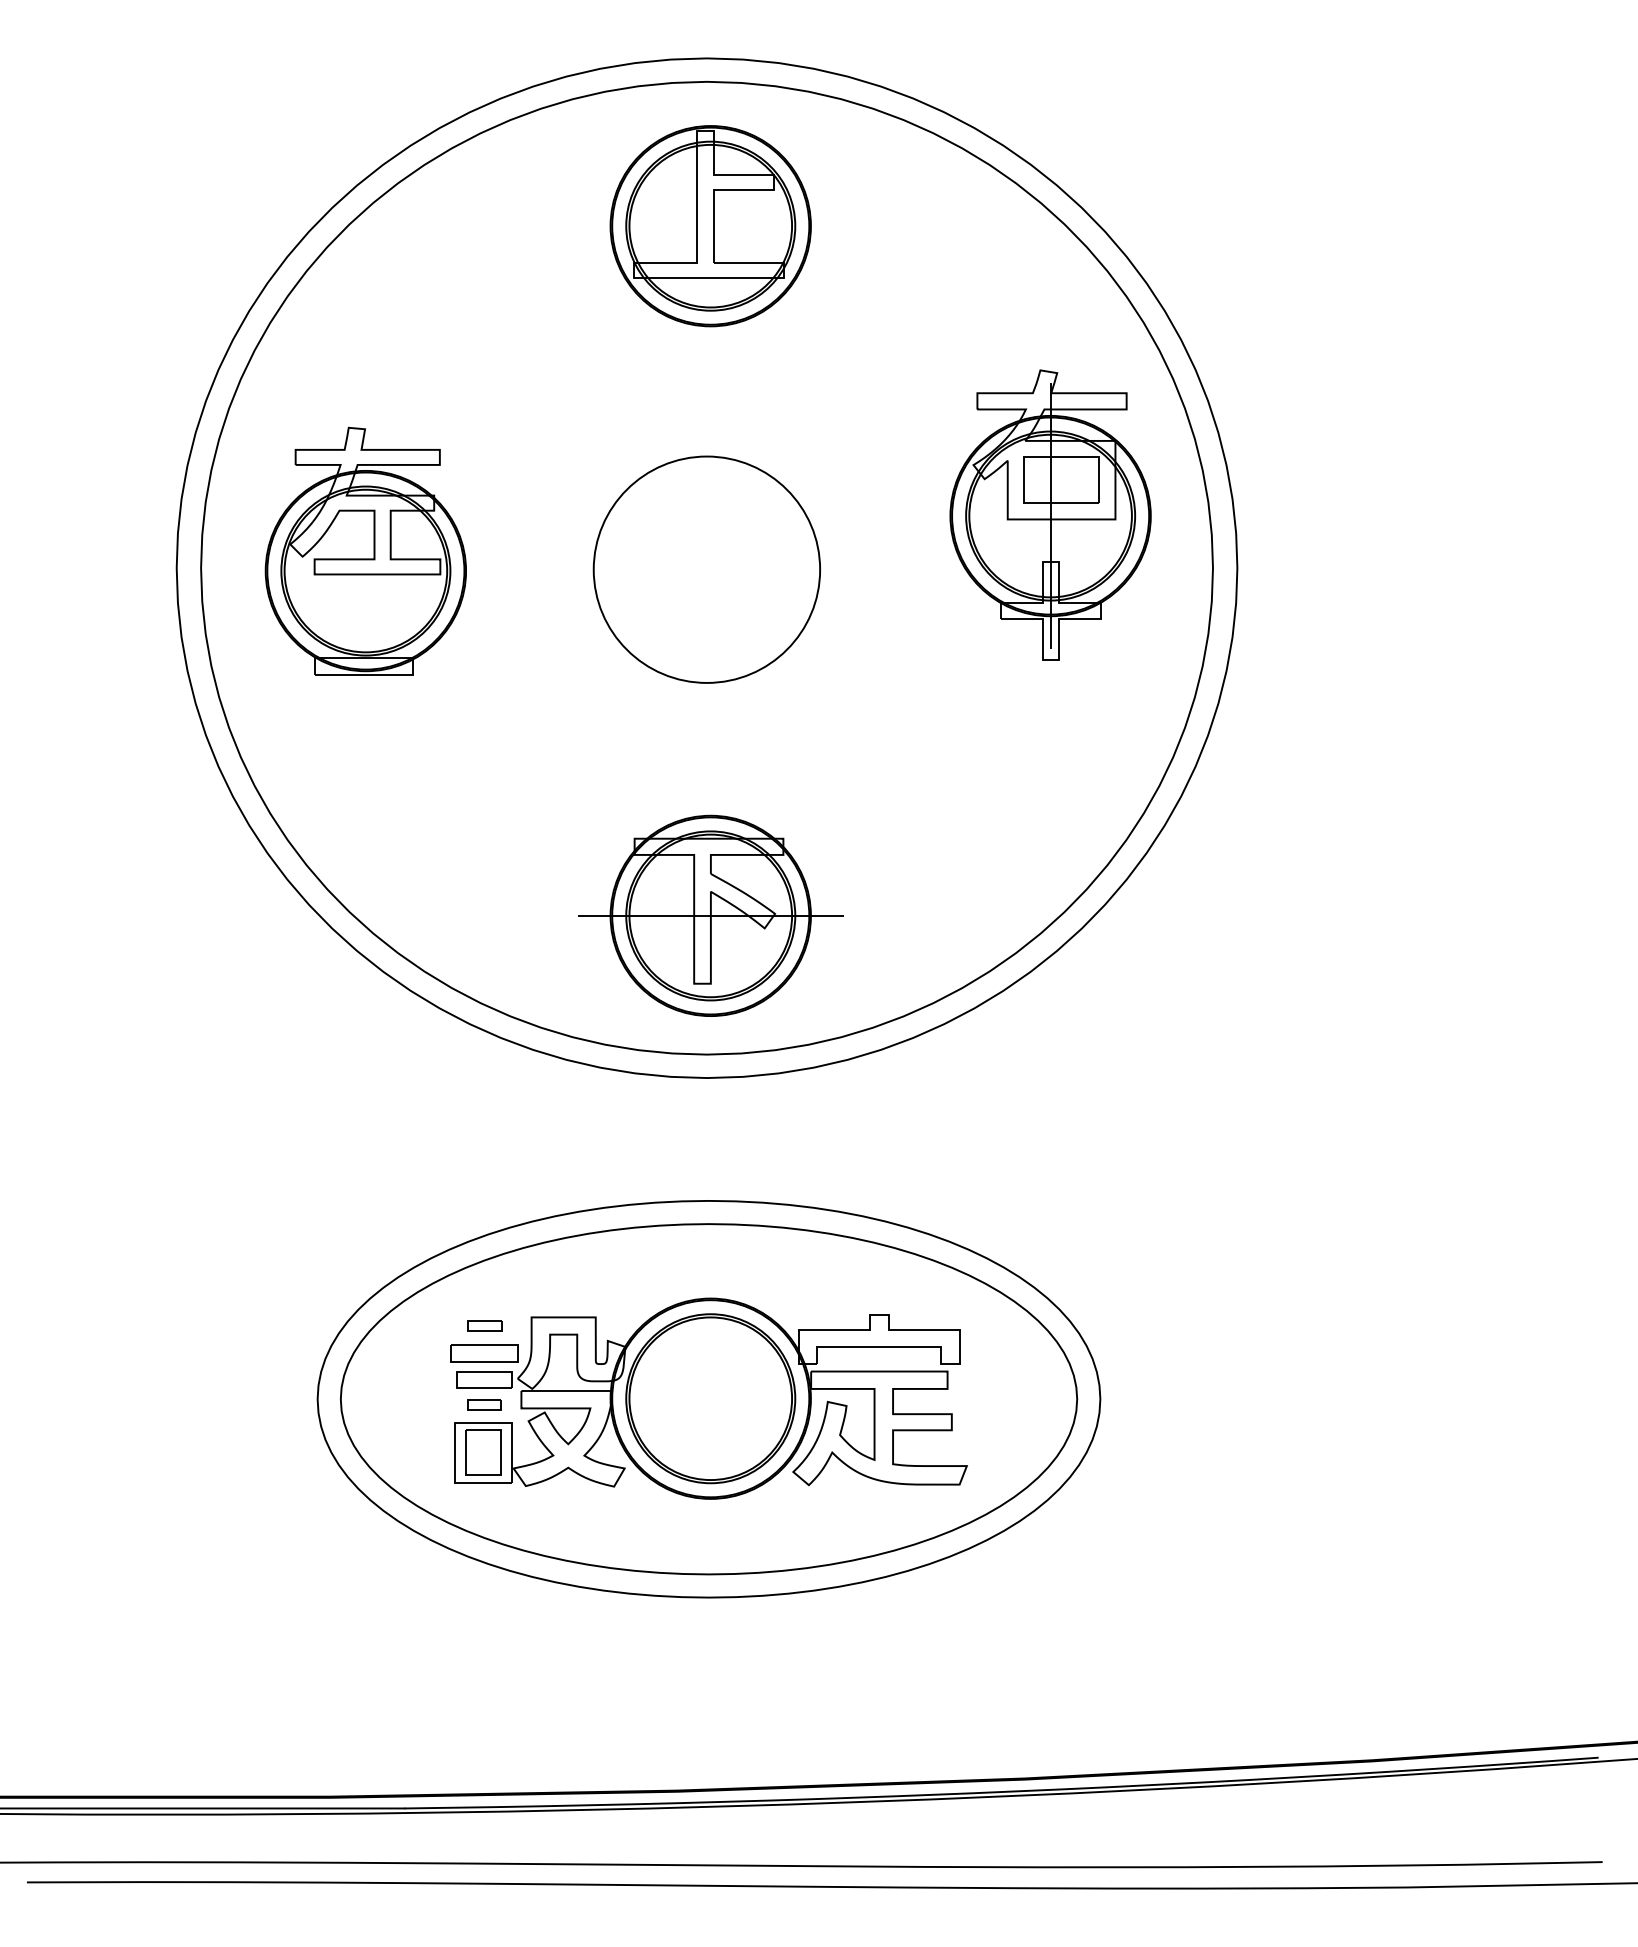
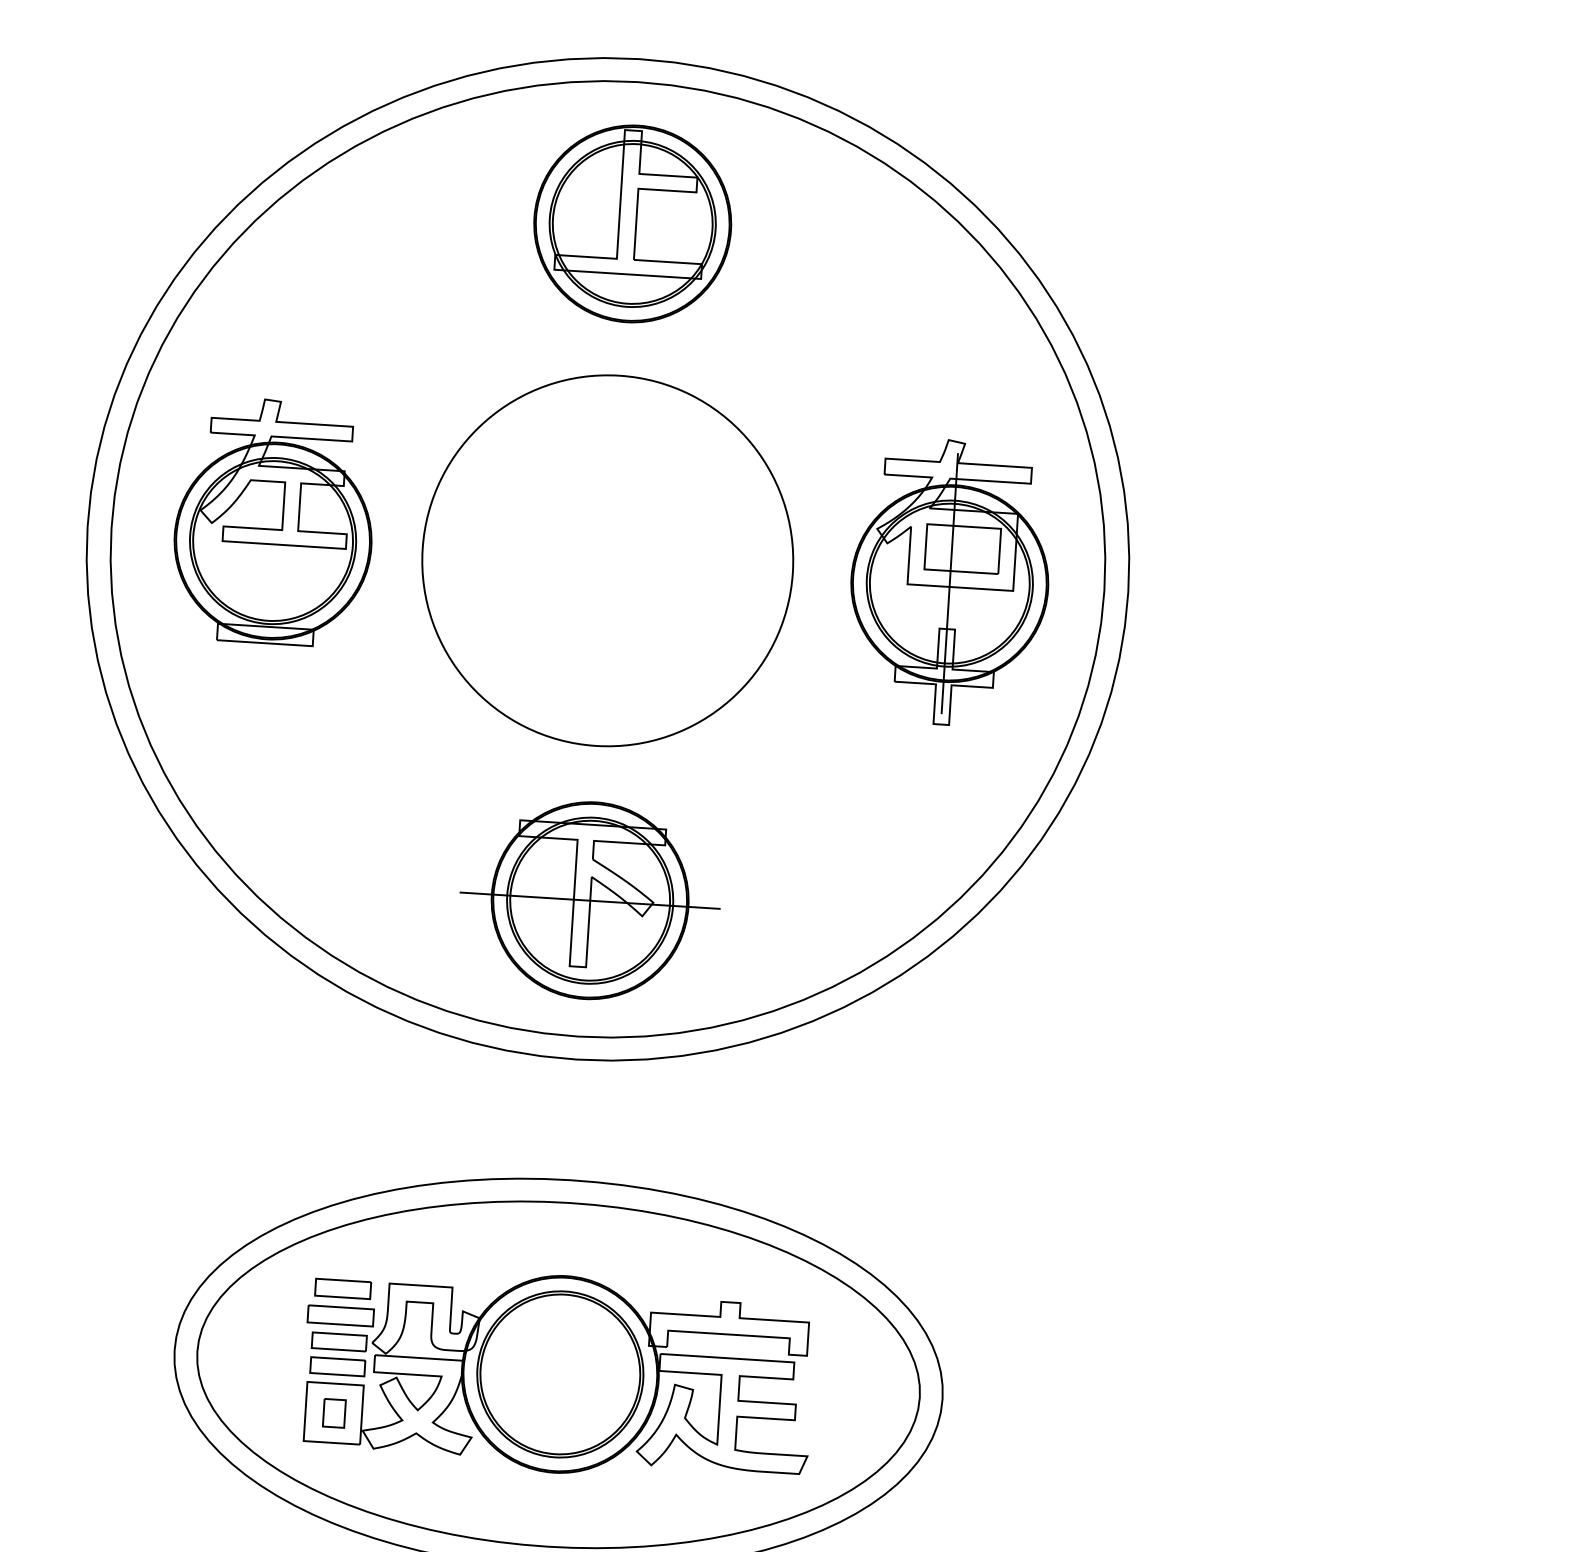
part: (1050, 514) -> (949, 582), moved
circle: (706, 569) -> (607, 560), size x1.67
part: (484, 1325) -> (342, 1288), size x1.67
part: (484, 1404) -> (337, 1366), size x1.67
part: (483, 1452) -> (334, 1413), size x0.62

